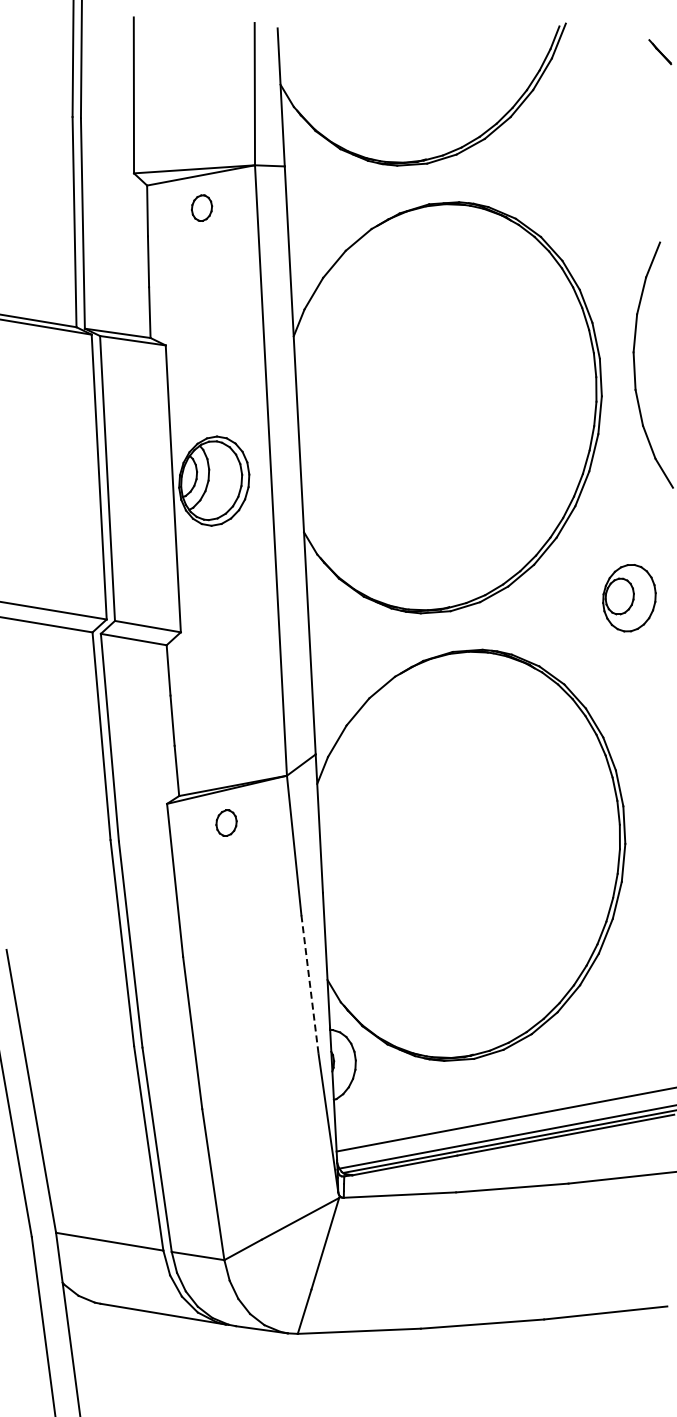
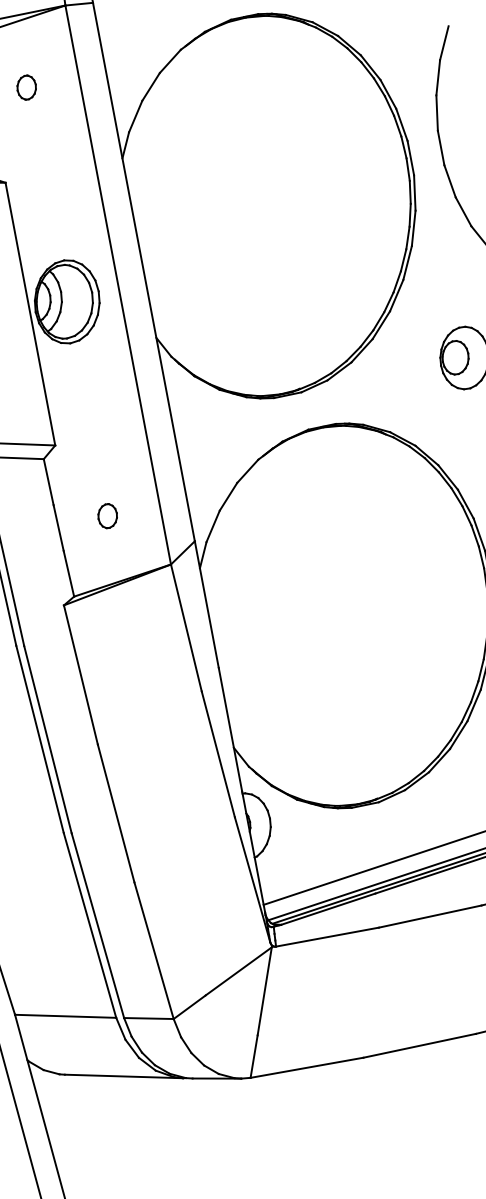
part: (202, 207) -> (27, 86), moved
part: (226, 822) -> (107, 515), moved
line: (310, 984) -> (218, 754), dashed -> solid

